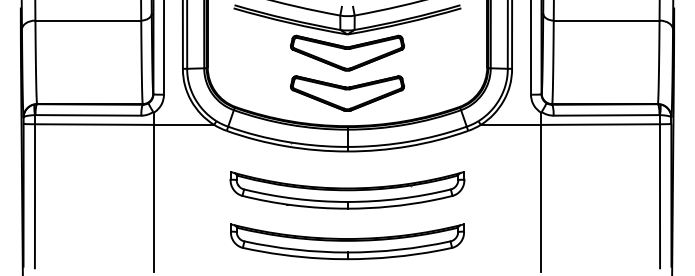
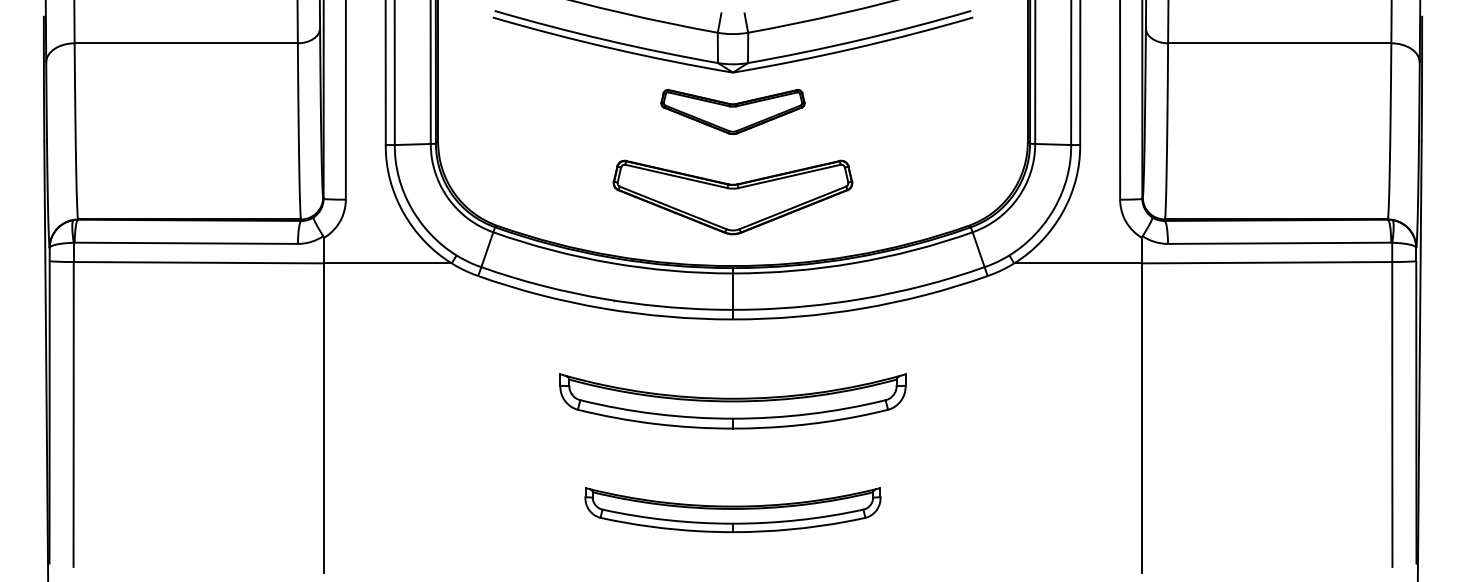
part: (347, 52) -> (733, 110), size x0.6
part: (347, 190) -> (733, 401), size x0.7
part: (347, 241) -> (733, 509), size x0.6

